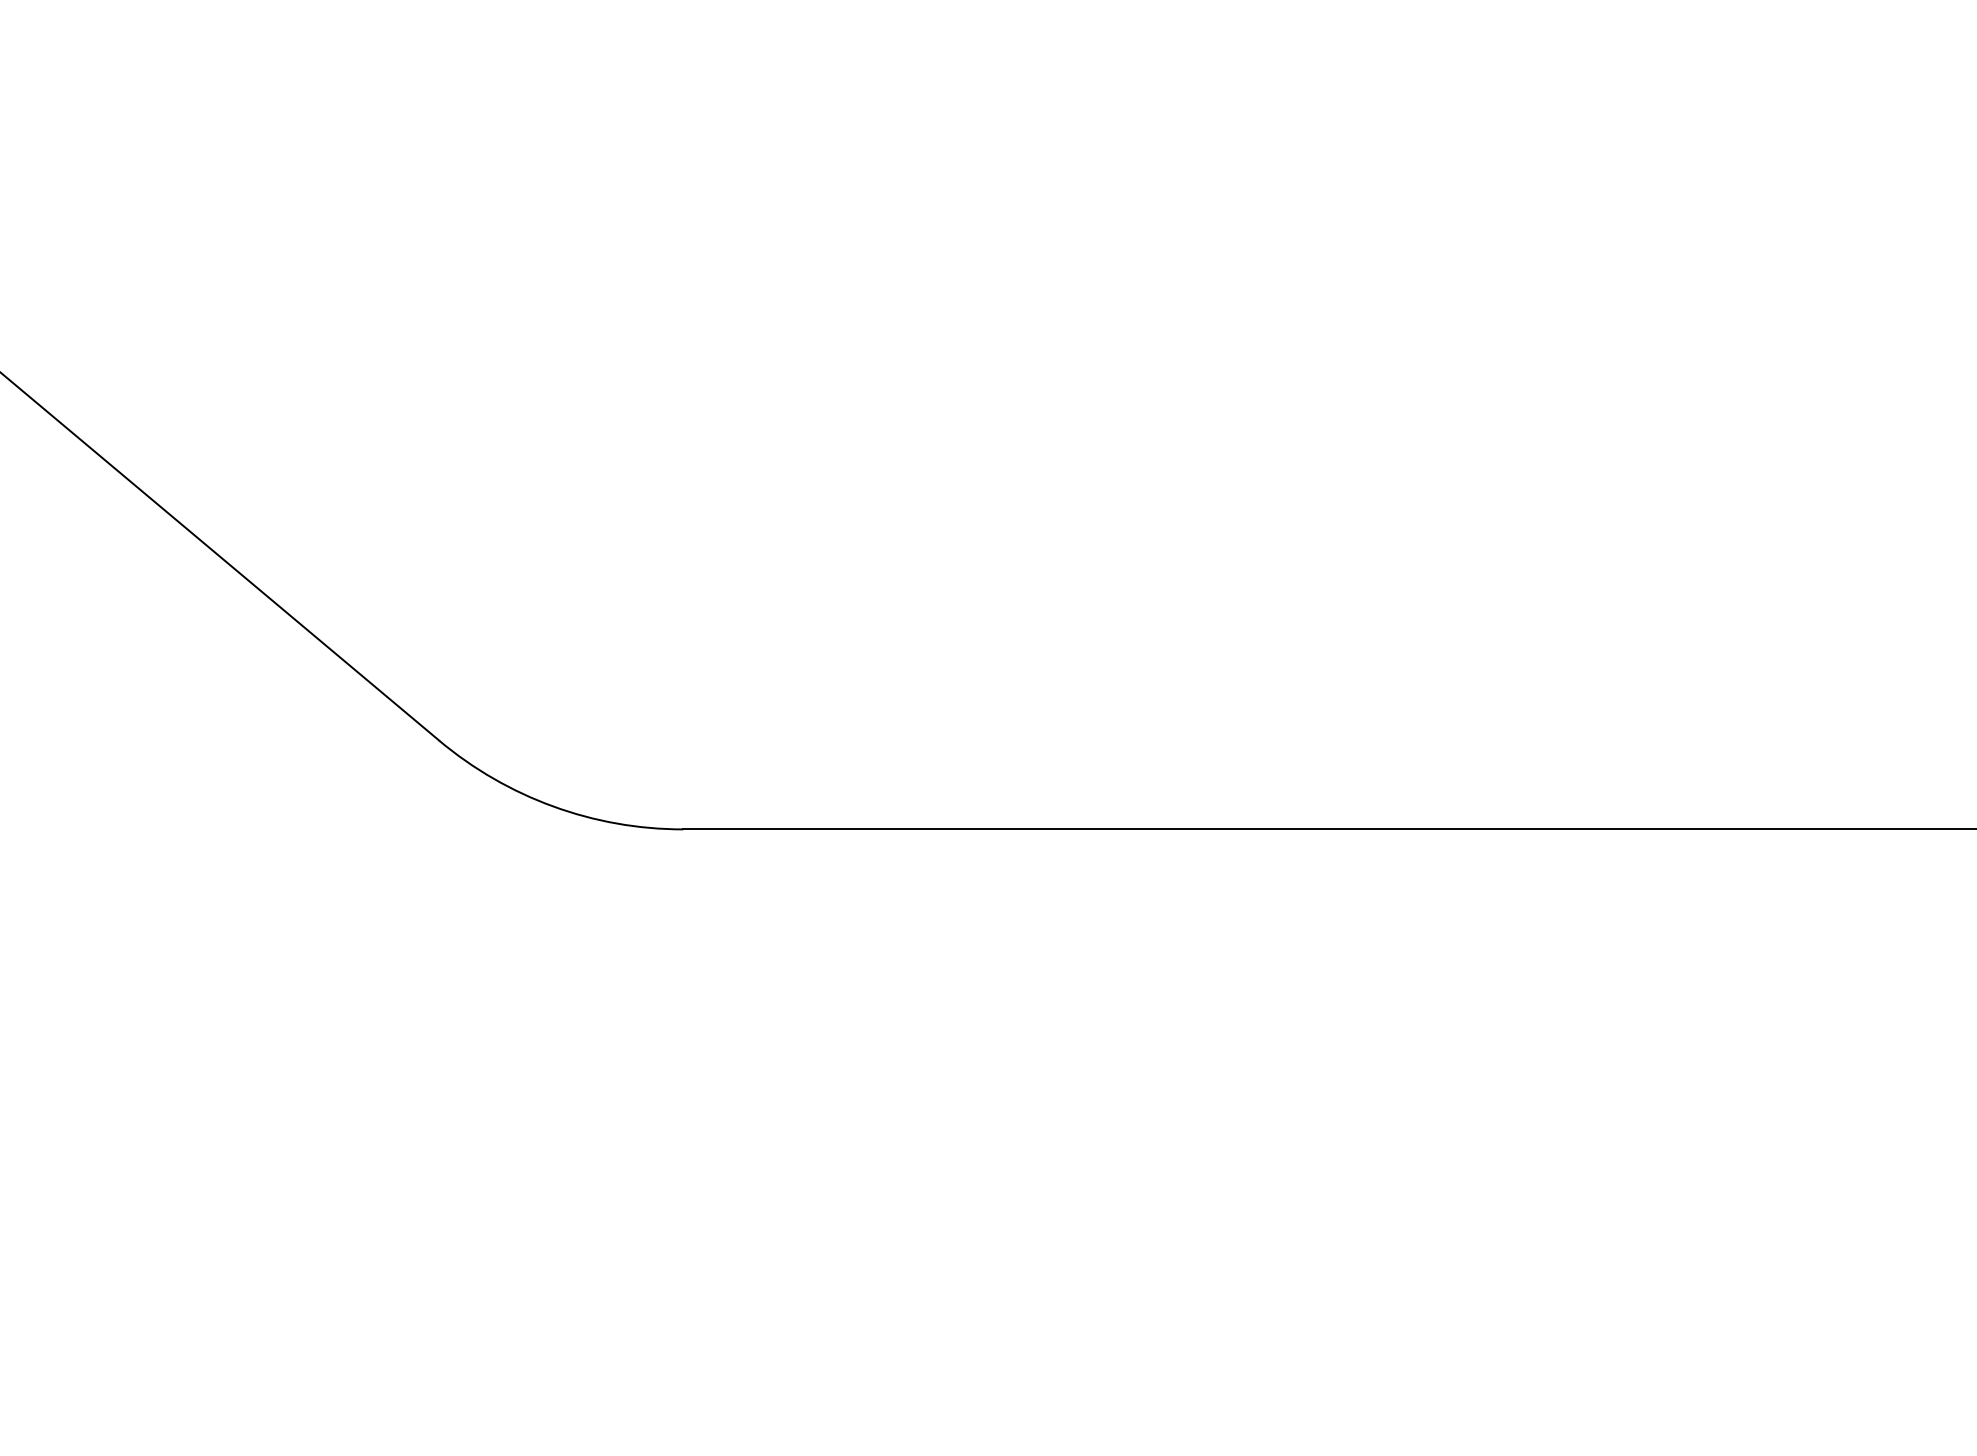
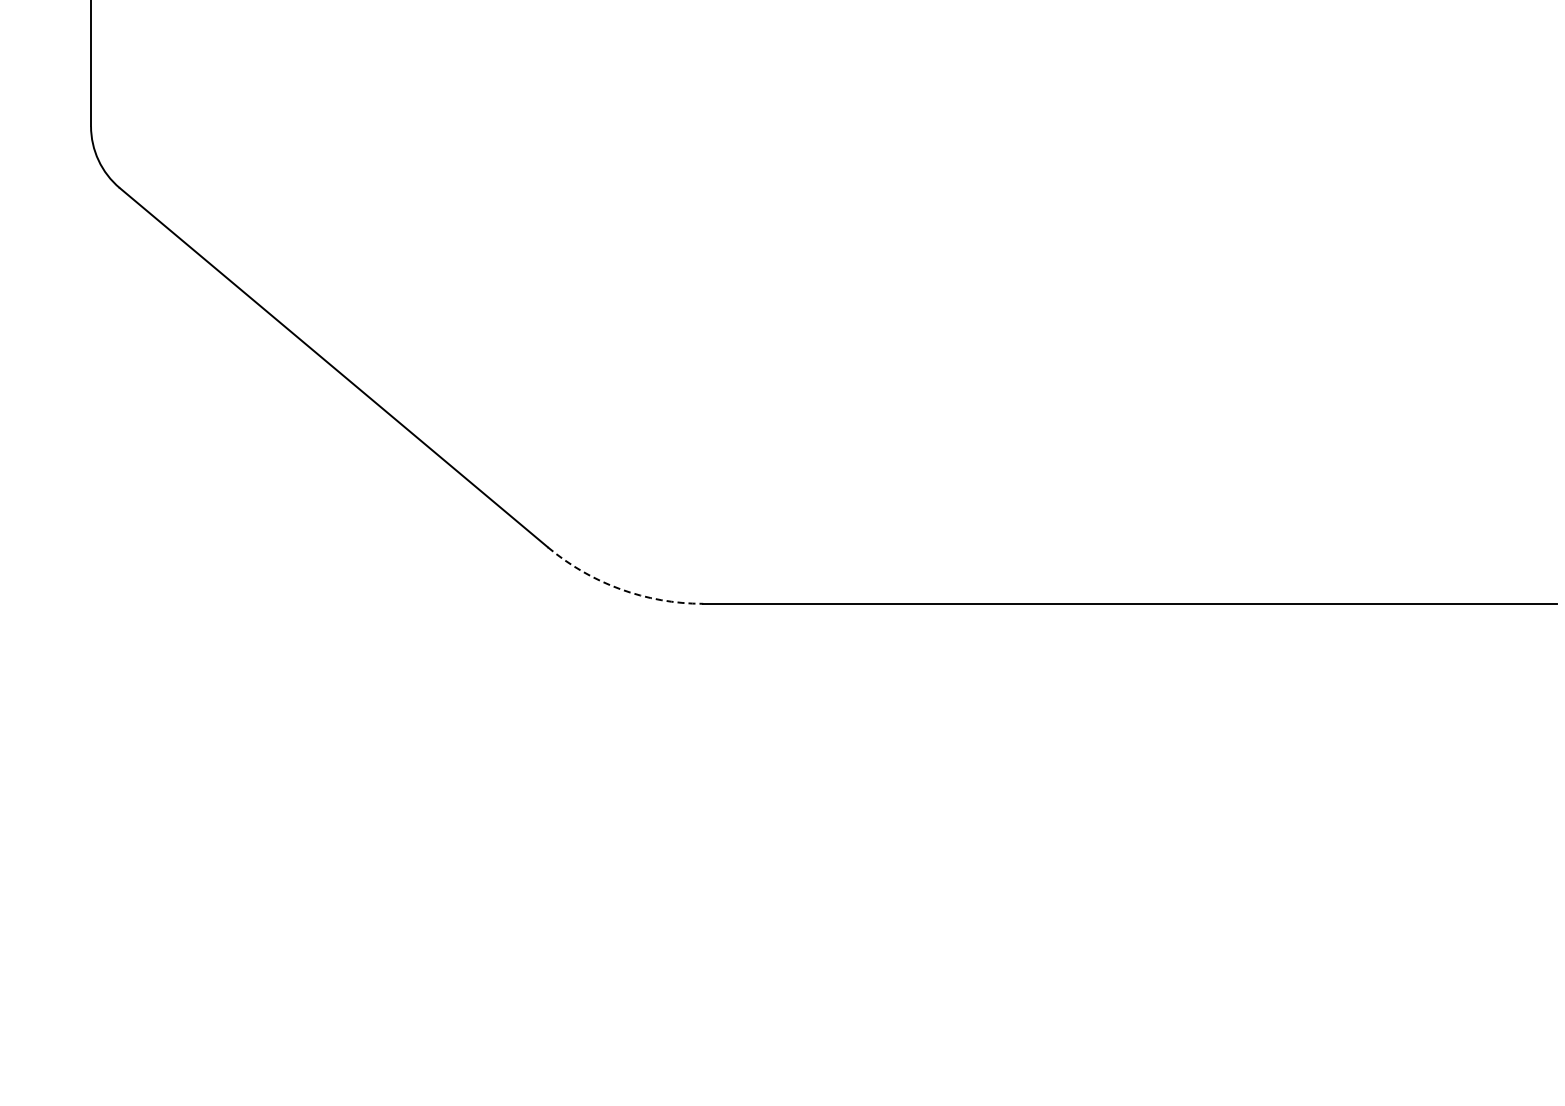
arc: (553, 806) -> (620, 589), solid -> dashed

